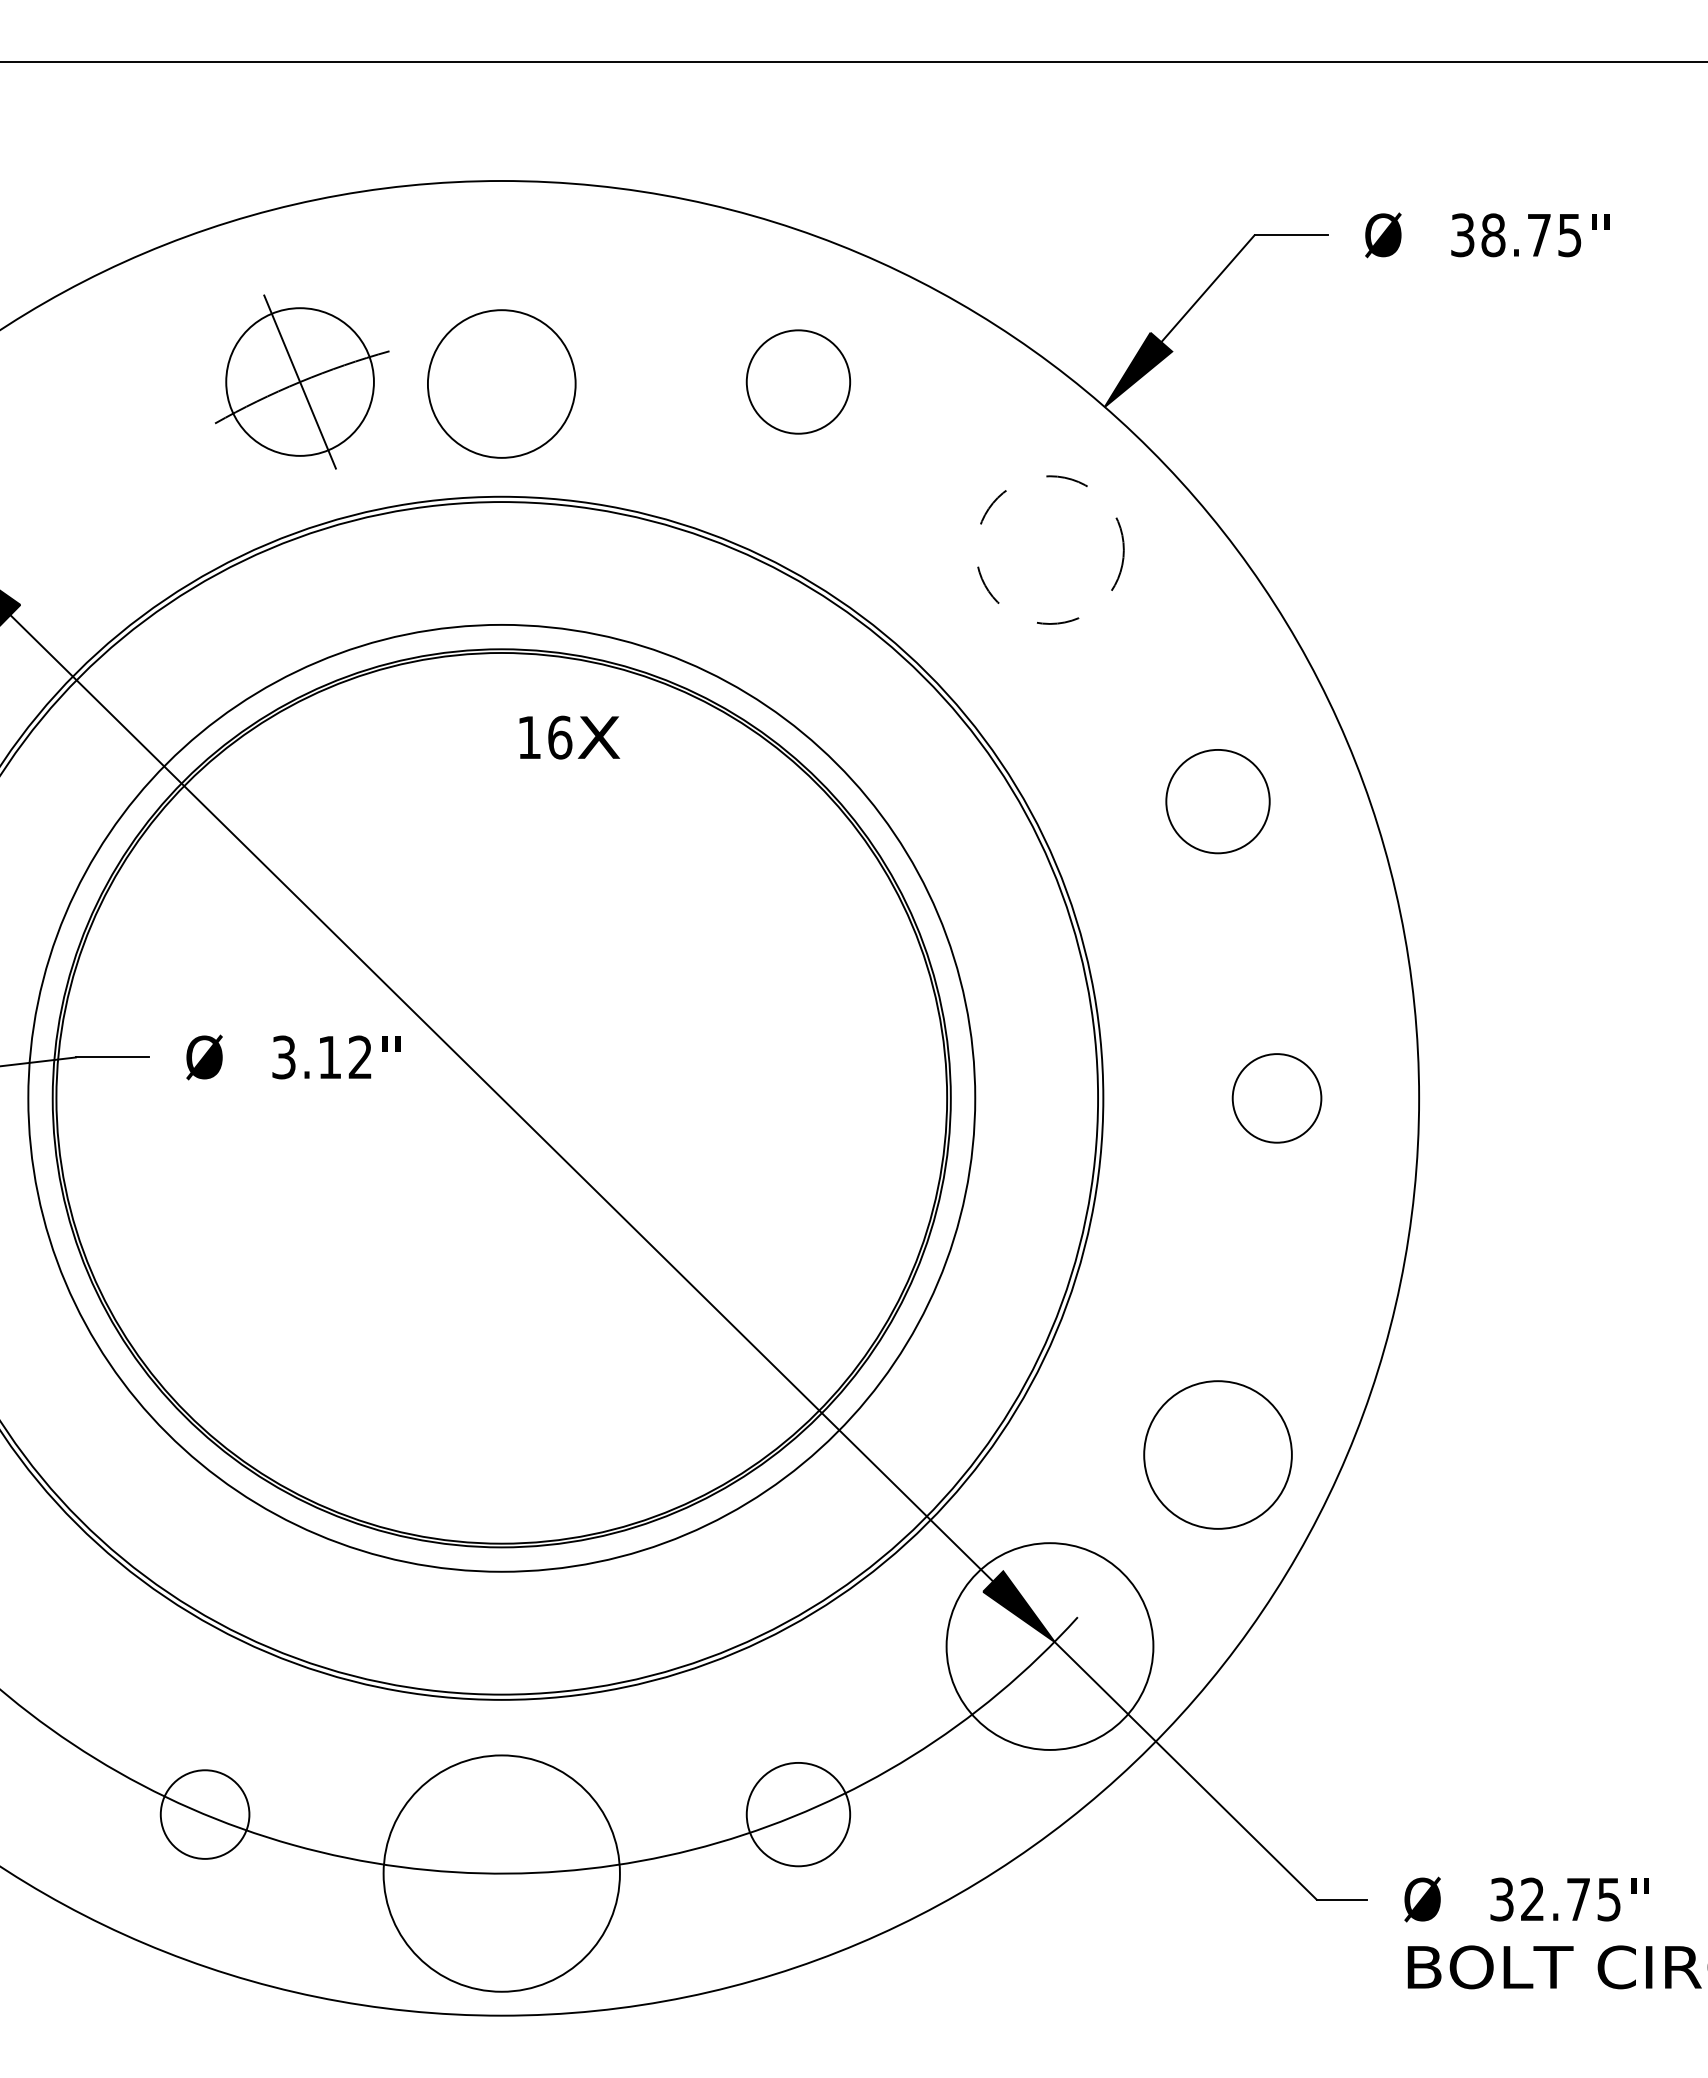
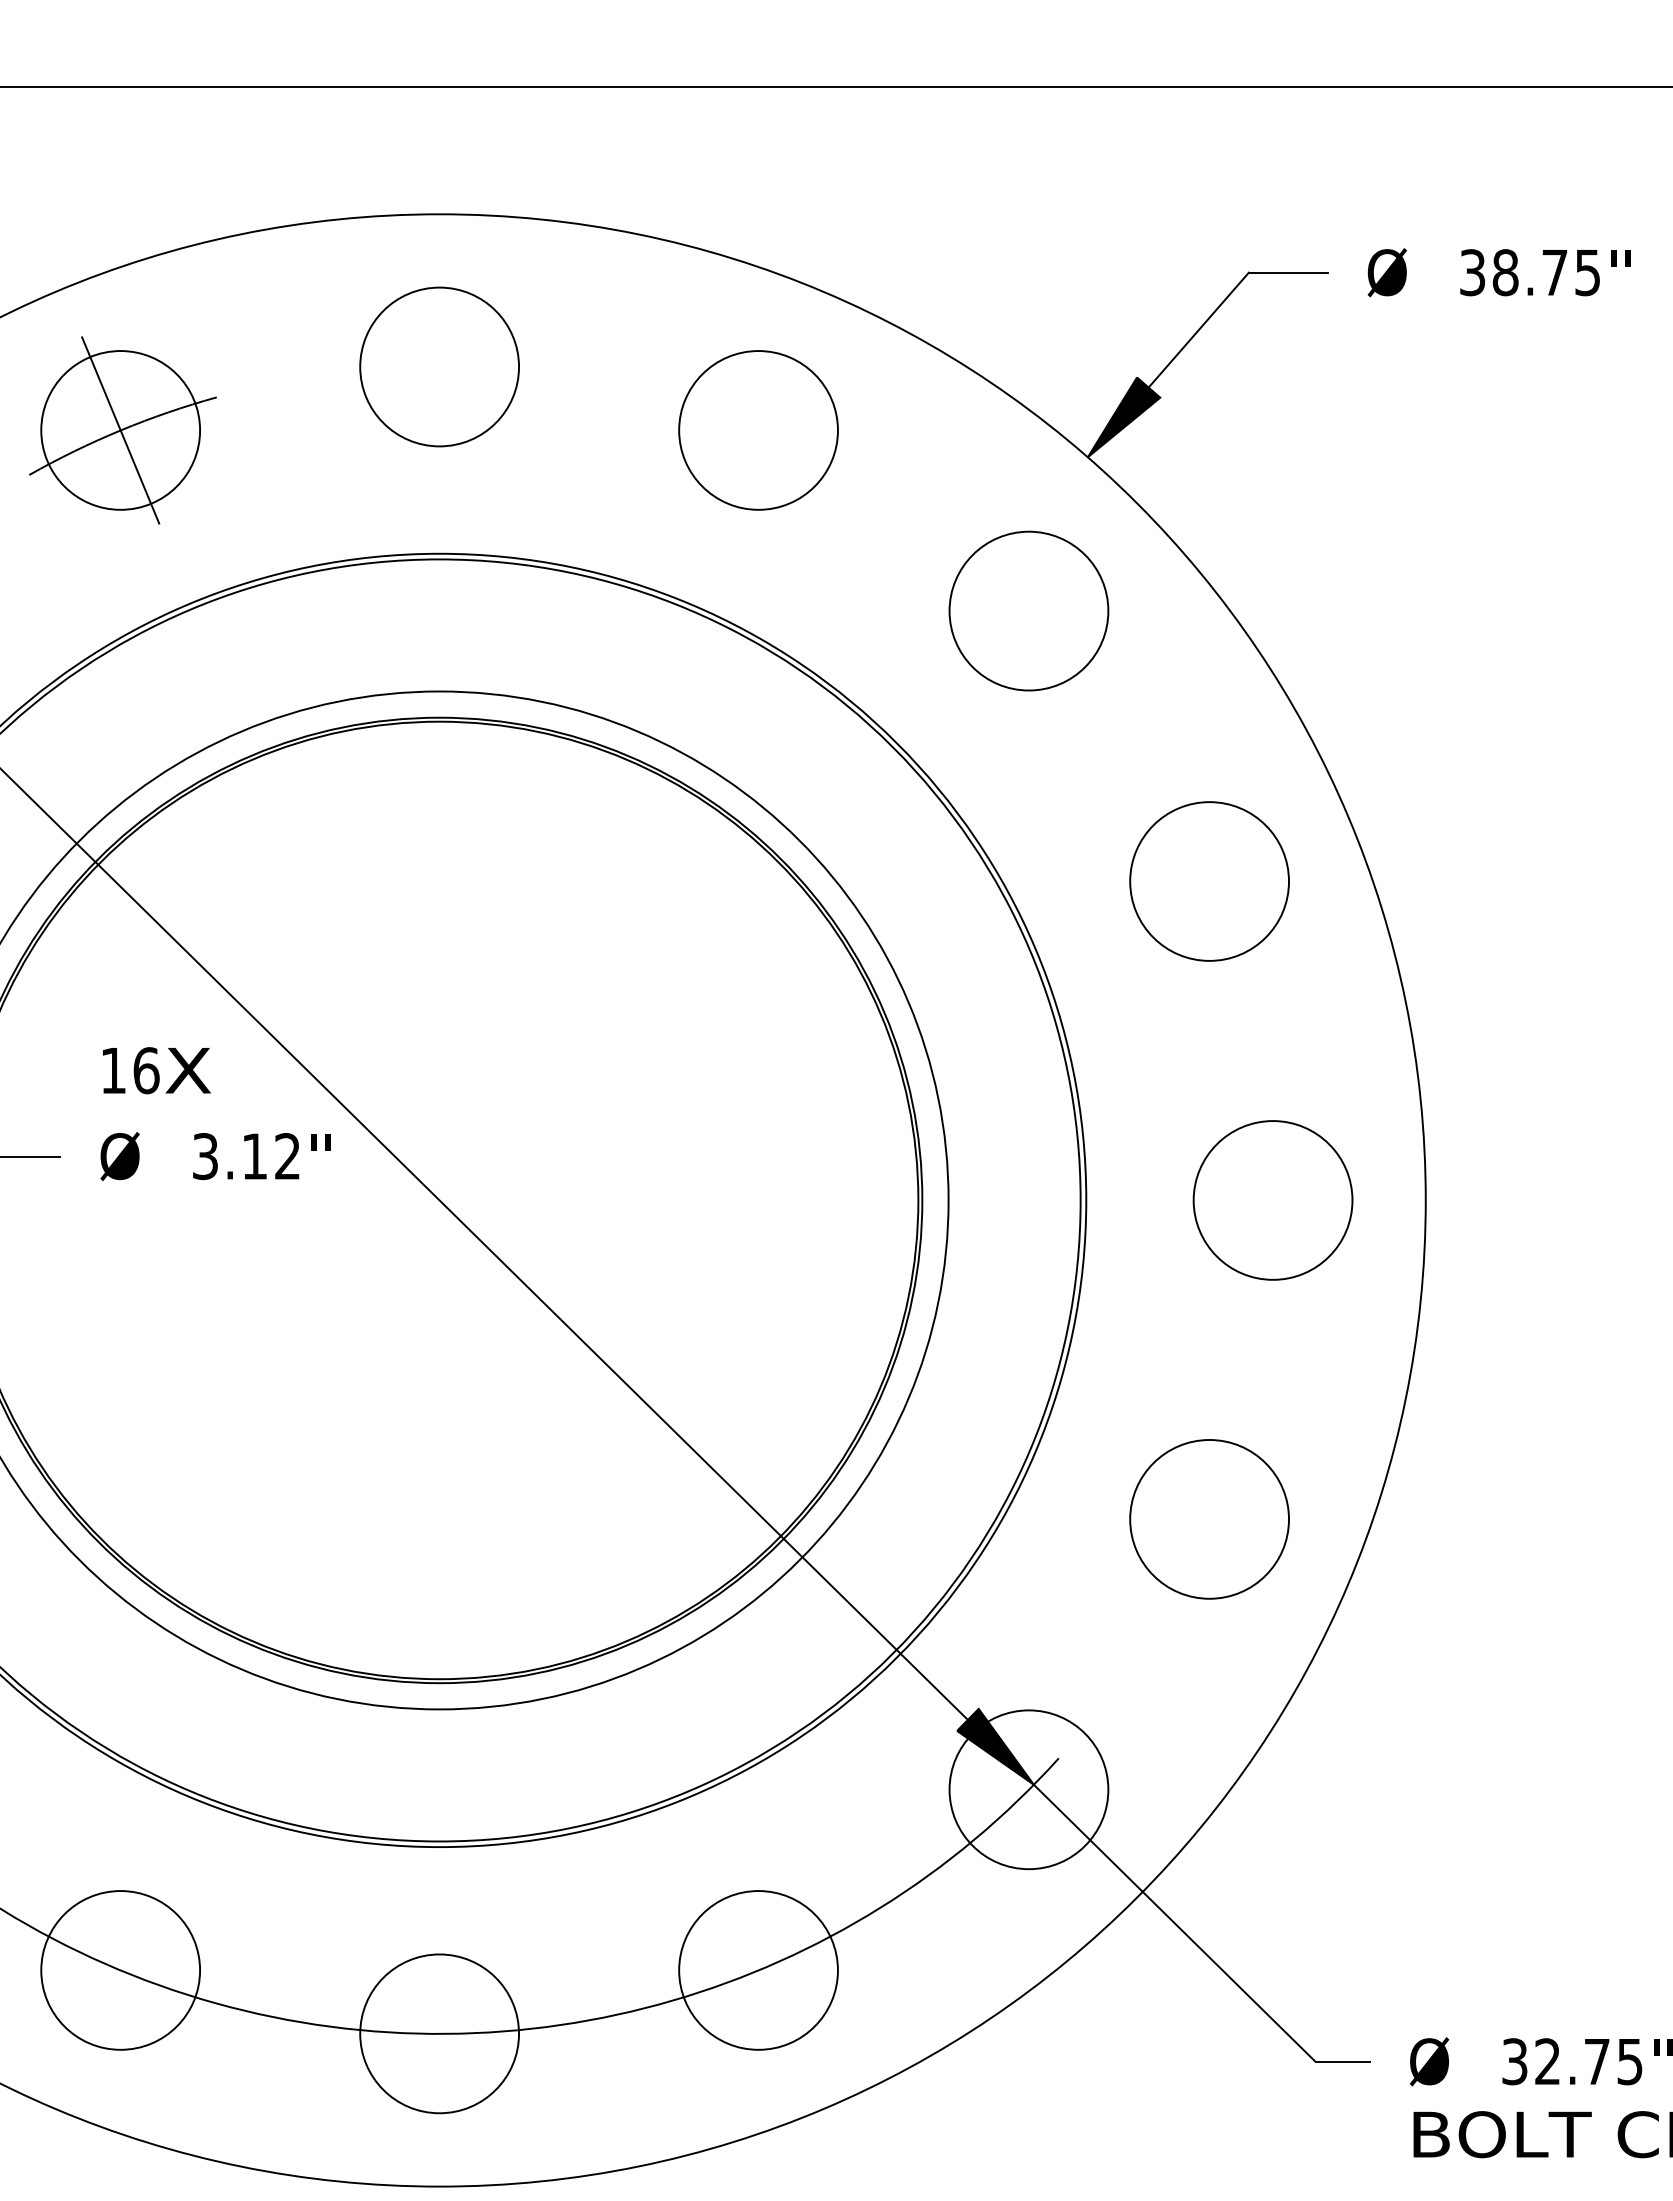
part: (301, 381) -> (122, 429), moved
circle: (798, 381) -> (758, 429), size x1.43
circle: (501, 383) -> (439, 366), moved
circle: (1049, 549) -> (1028, 610), dashed -> solid
text: (569, 737) -> (156, 1070), moved
circle: (1217, 801) -> (1209, 881), size x1.43
circle: (1276, 1098) -> (1272, 1200), size x1.67
circle: (1217, 1454) -> (1209, 1518), moved
circle: (1049, 1646) -> (1028, 1789), size x0.71
circle: (204, 1814) -> (120, 1970), size x1.67
circle: (798, 1814) -> (758, 1970), size x1.43
circle: (501, 1873) -> (439, 2033), size x0.62

